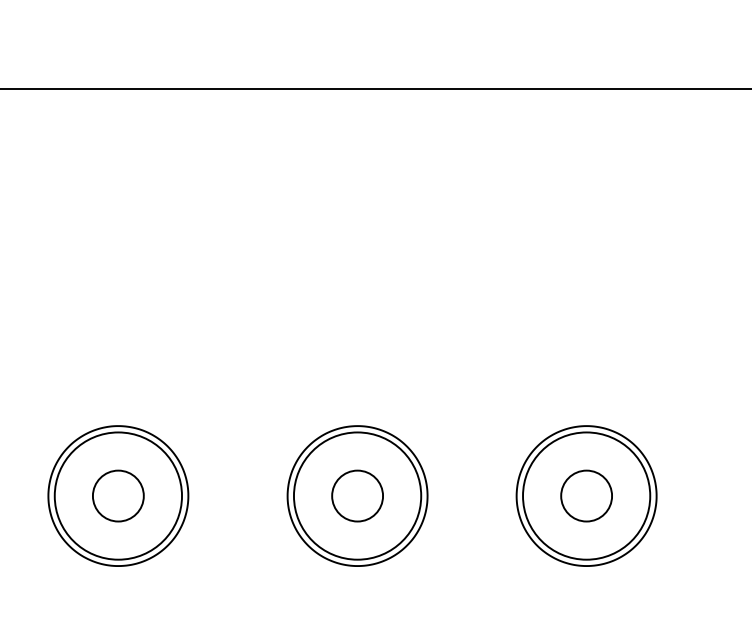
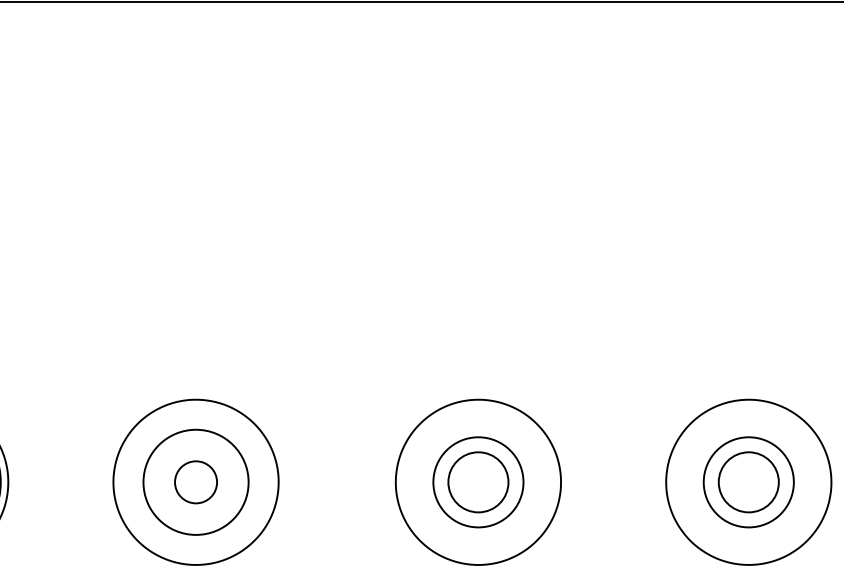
circle: (117, 495) -> (195, 481), size x0.7
circle: (118, 495) -> (196, 481), size x0.7
circle: (357, 495) -> (478, 481), size x0.6
circle: (586, 495) -> (748, 481), size x0.6

